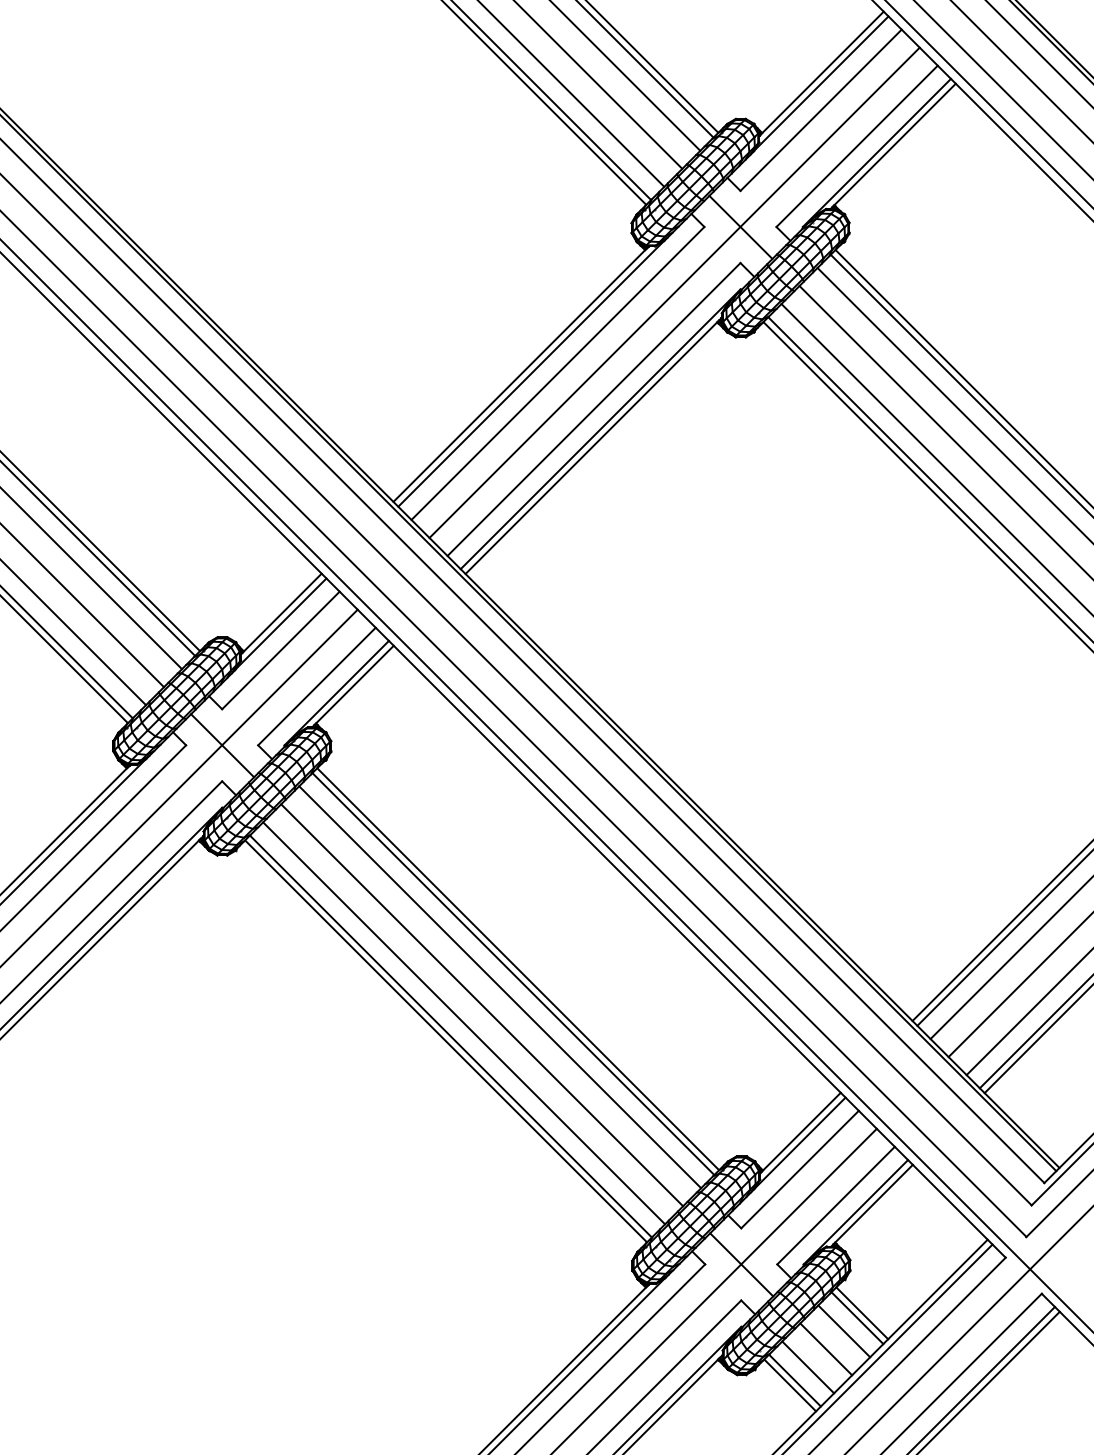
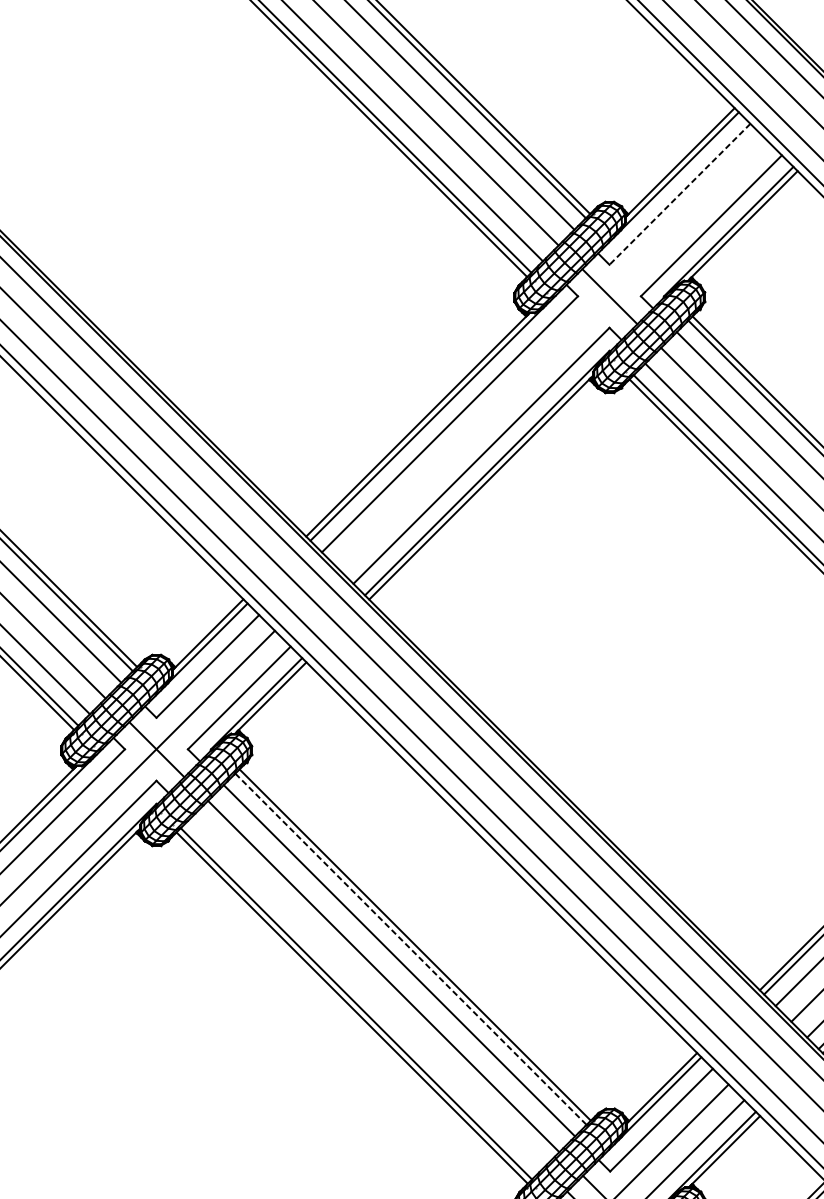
line: (820, 110) -> (679, 194), solid -> dashed
line: (674, 292) -> (551, 353), removed
line: (513, 974) -> (411, 949), solid -> dashed
line: (464, 1023) -> (368, 992), removed

